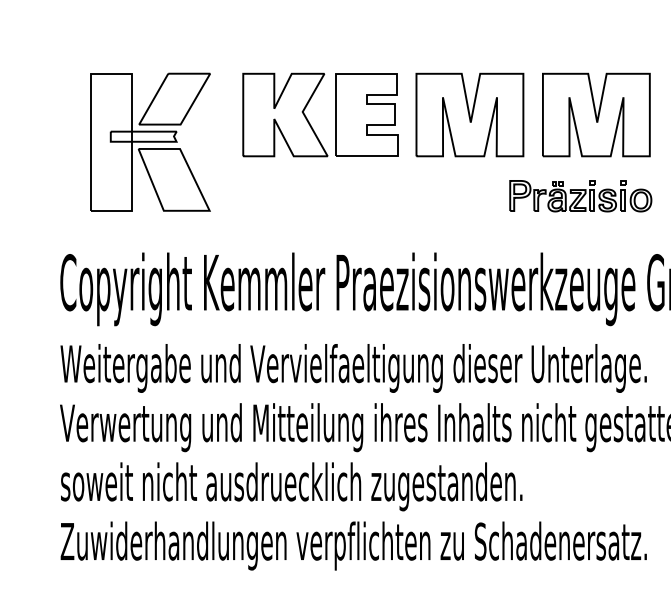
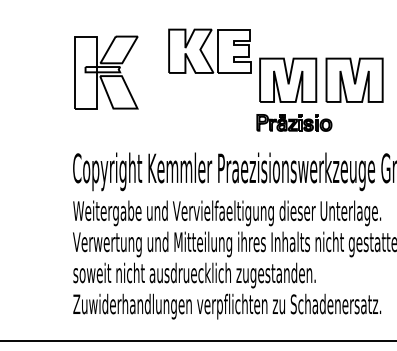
part: (310, 121) -> (204, 54), moved
part: (150, 142) -> (106, 72), moved
part: (580, 195) -> (294, 122), moved

